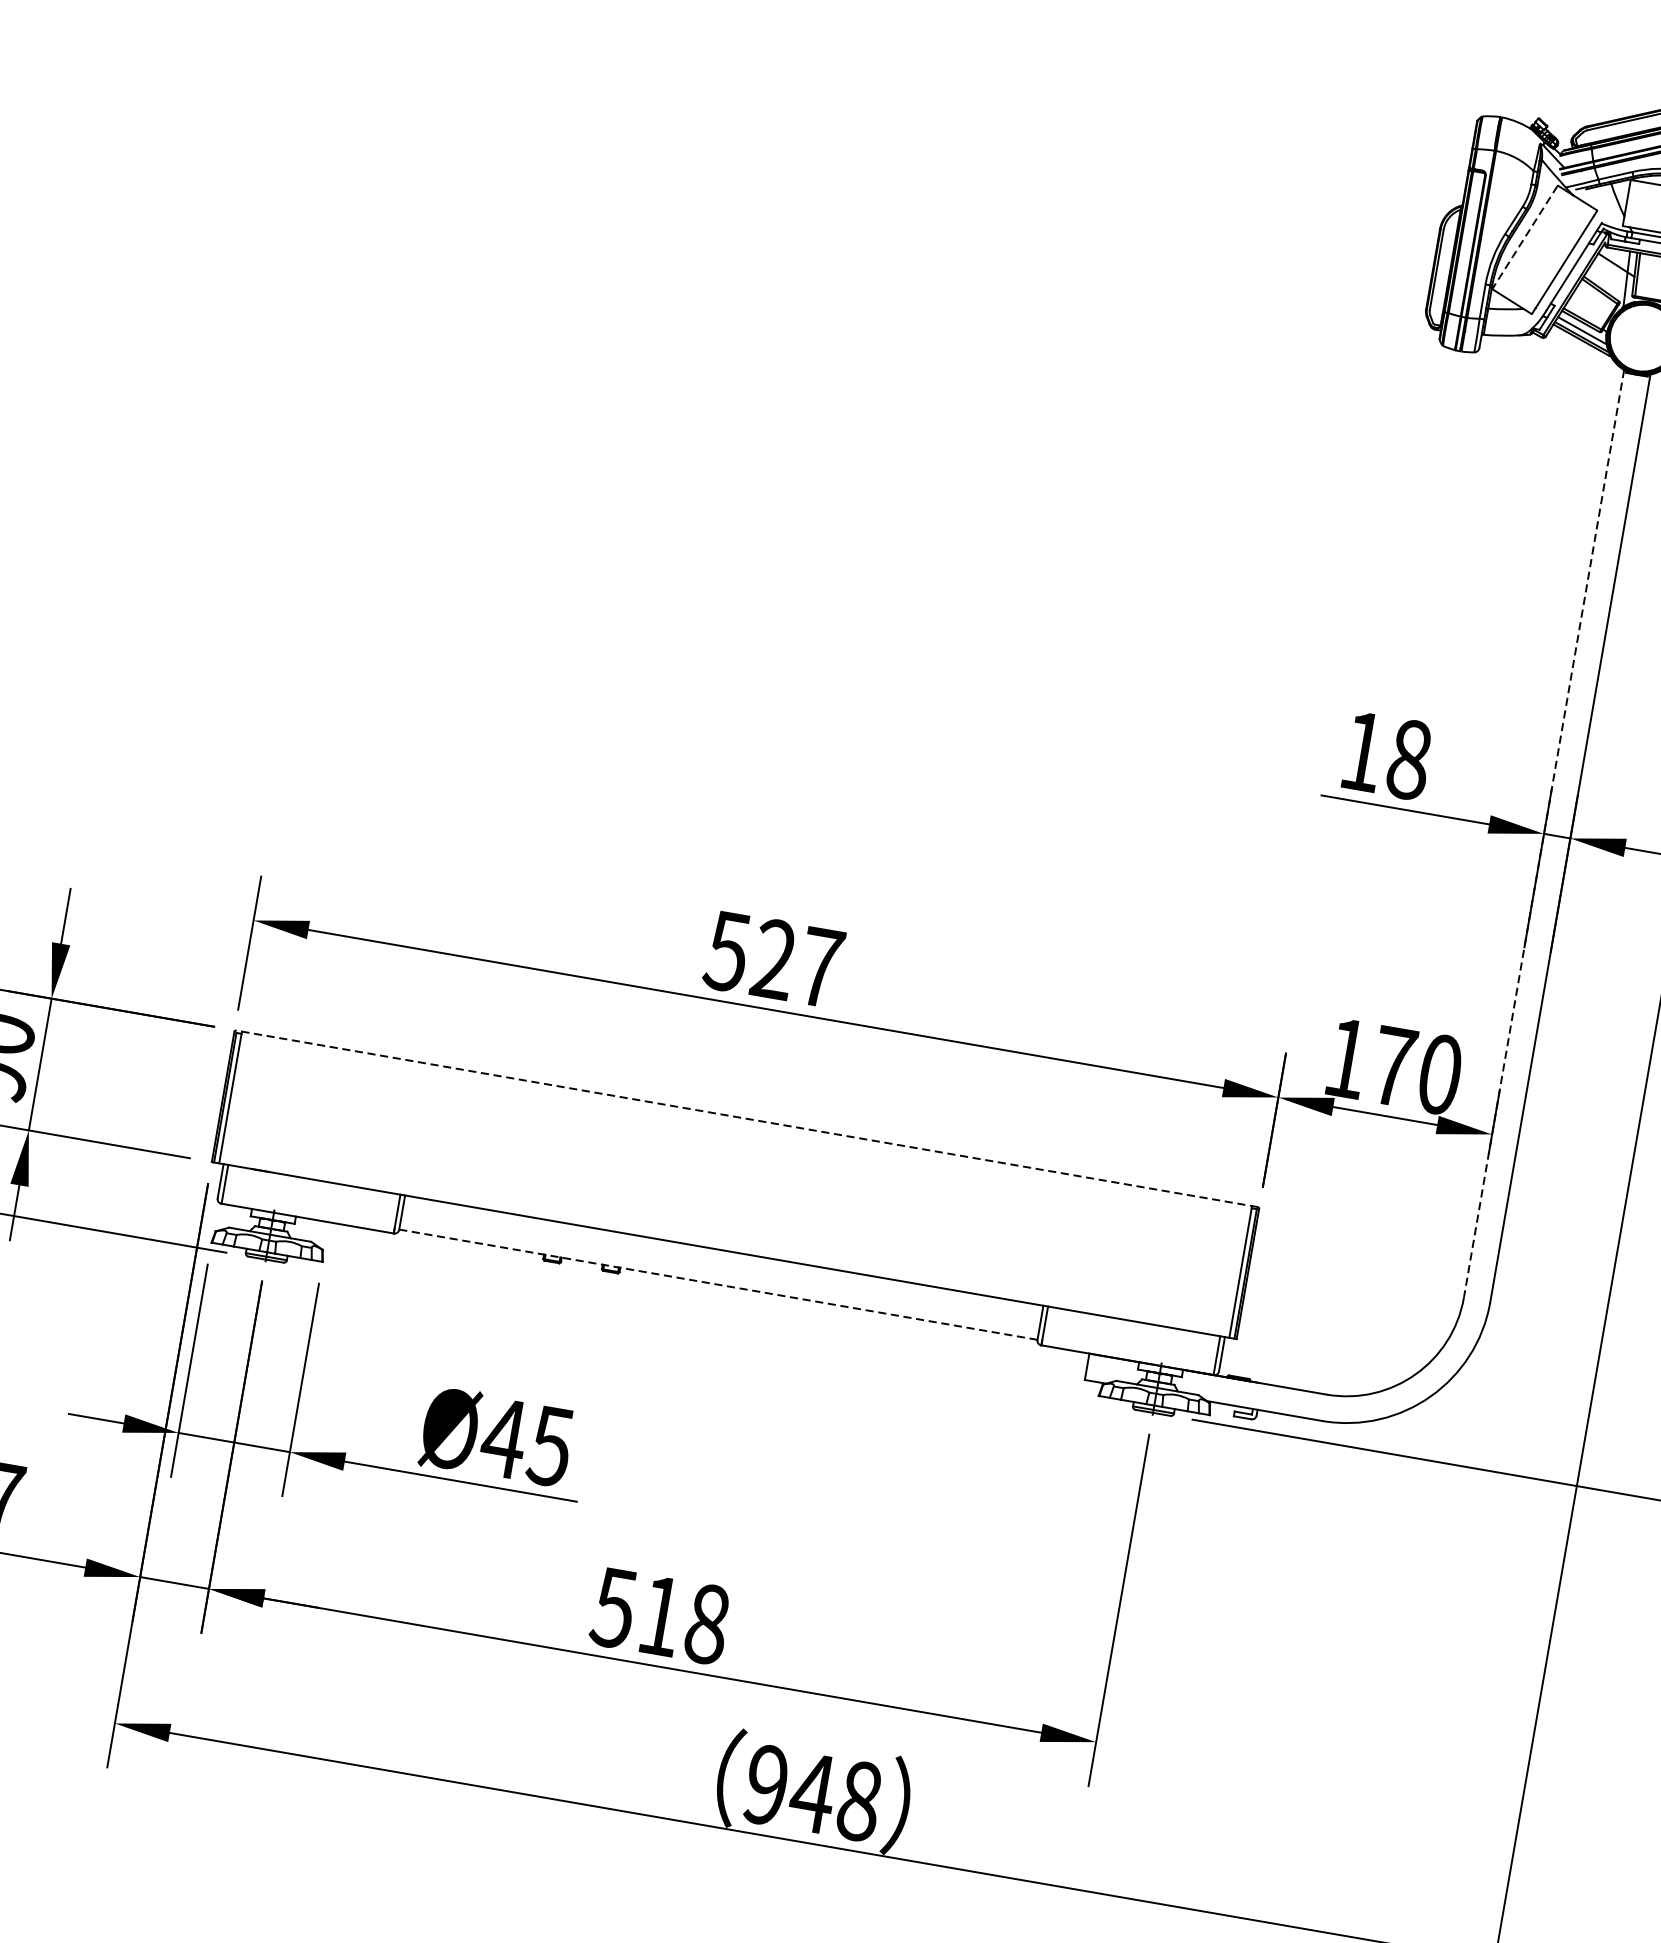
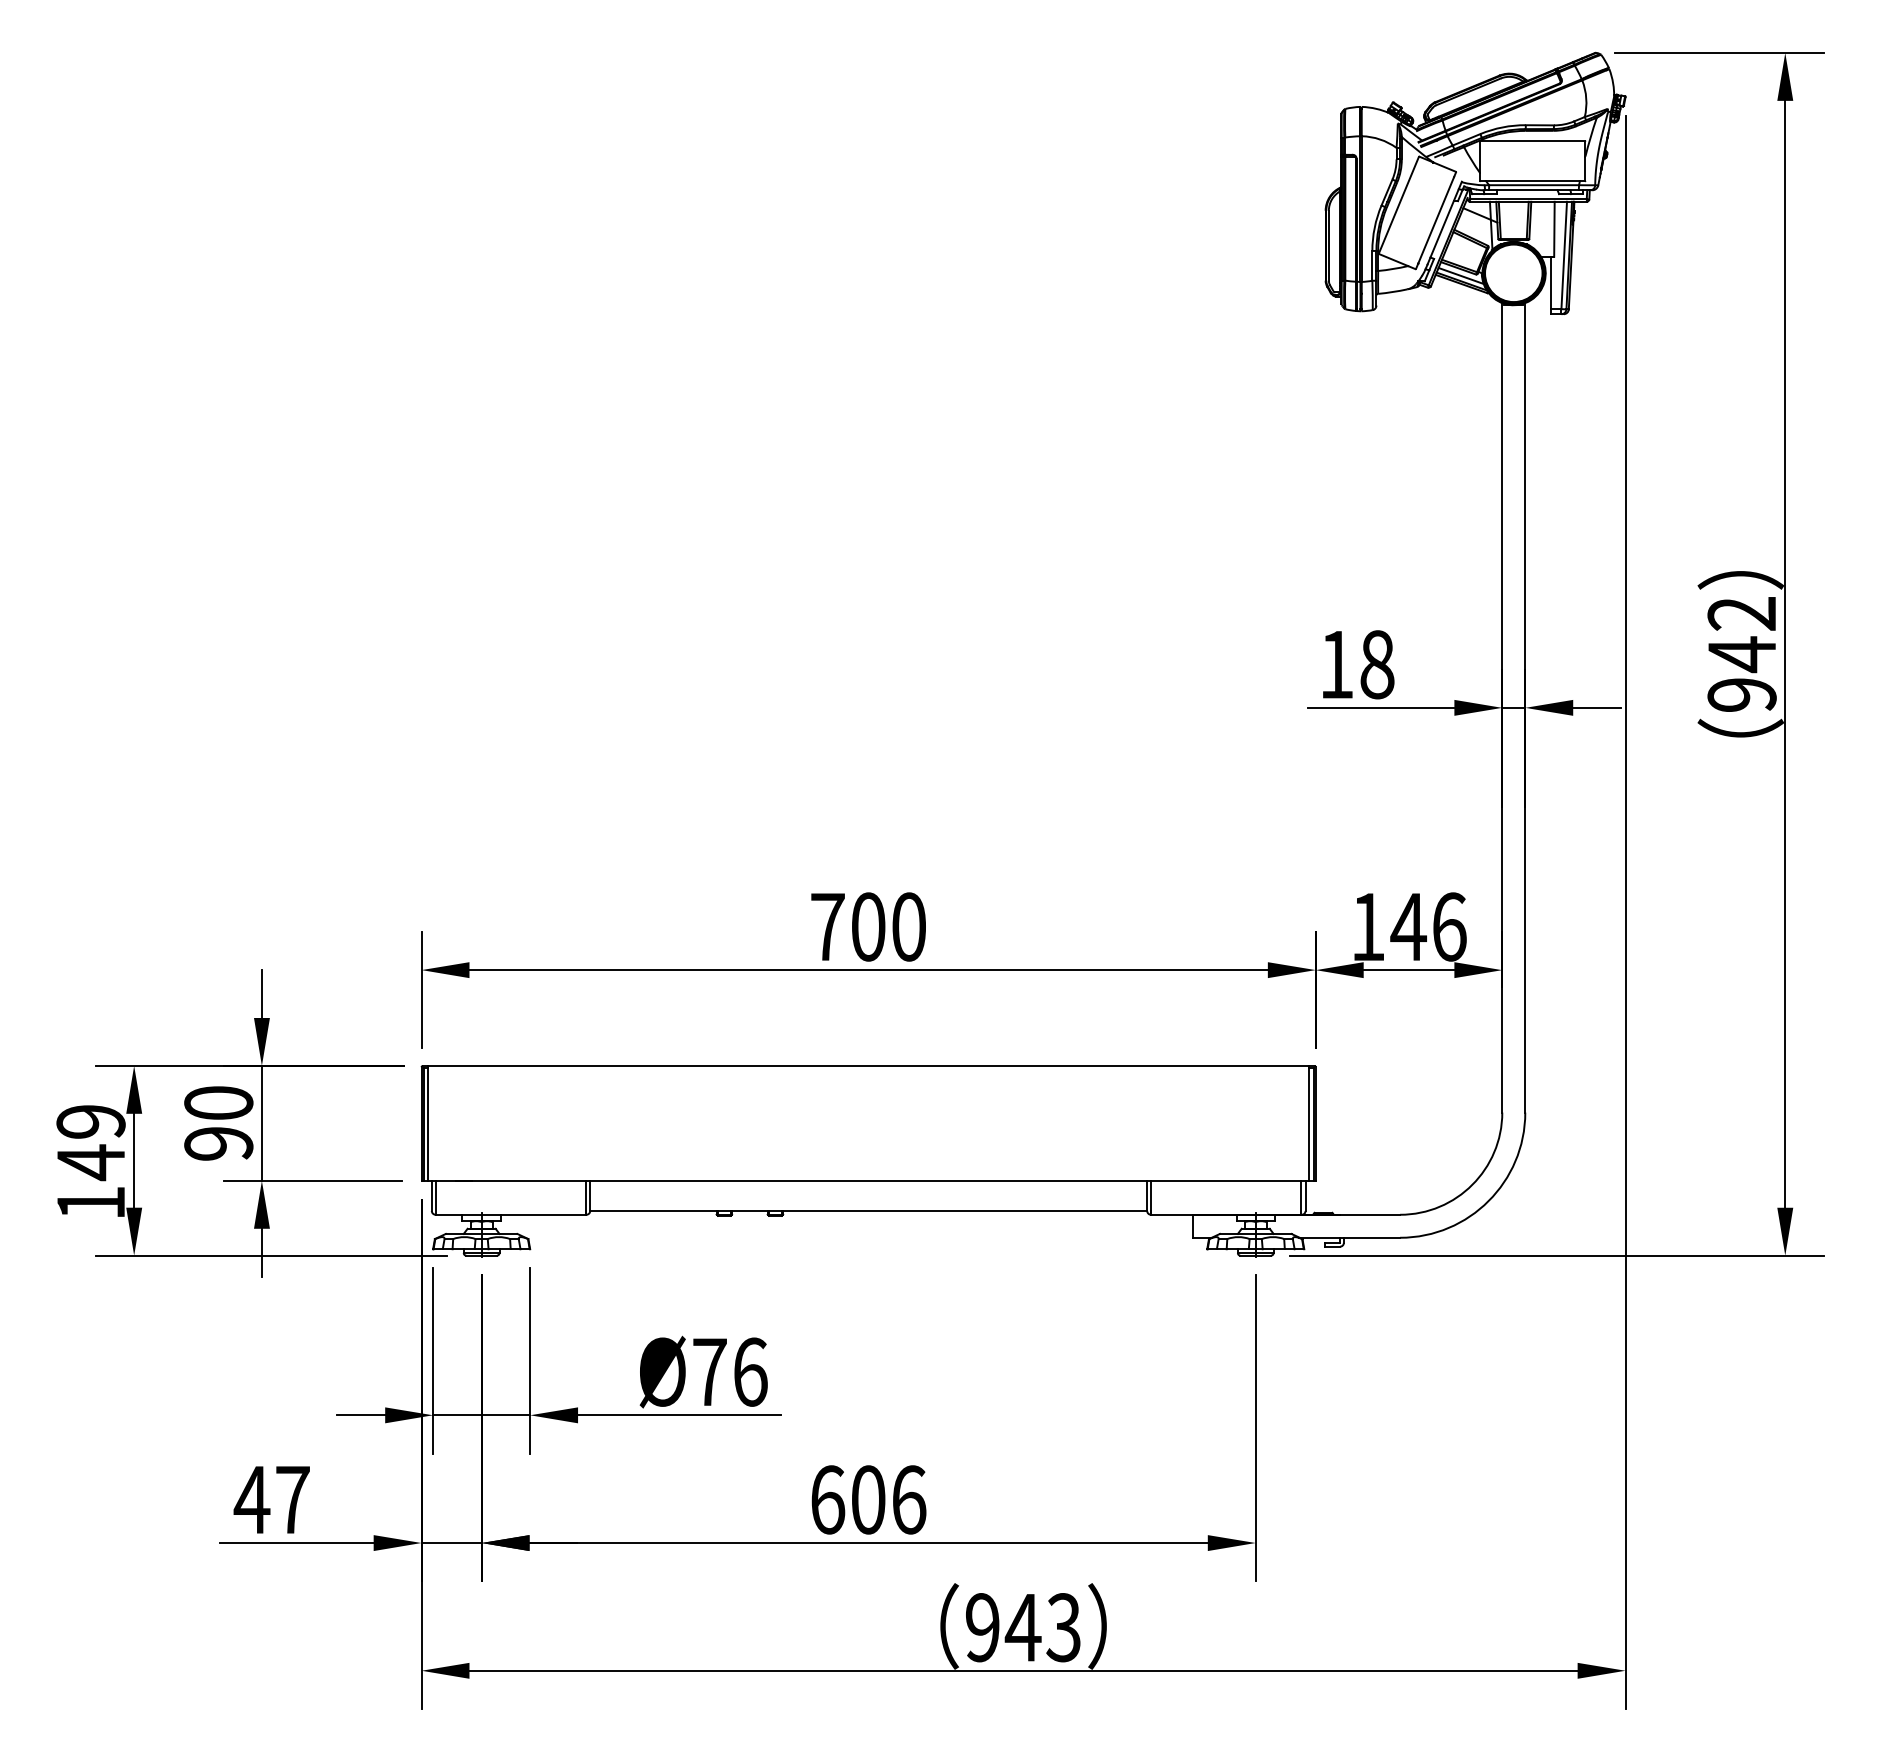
line: (1524, 237) -> (1398, 205), dashed -> solid
line: (1544, 833) -> (1502, 707), dashed -> solid
text: (774, 958) -> (868, 926), 527 -> 700
text: (1416, 1069) -> (1428, 926), 170 -> 146
line: (746, 1118) -> (868, 1065), dashed -> solid
line: (718, 1284) -> (868, 1210), dashed -> solid
text: (527, 1441) -> (729, 1371), Ø45 -> Ø76
text: (659, 1615) -> (867, 1499), 518 -> 606
text: (859, 1800) -> (1063, 1627), 948 -> 943

